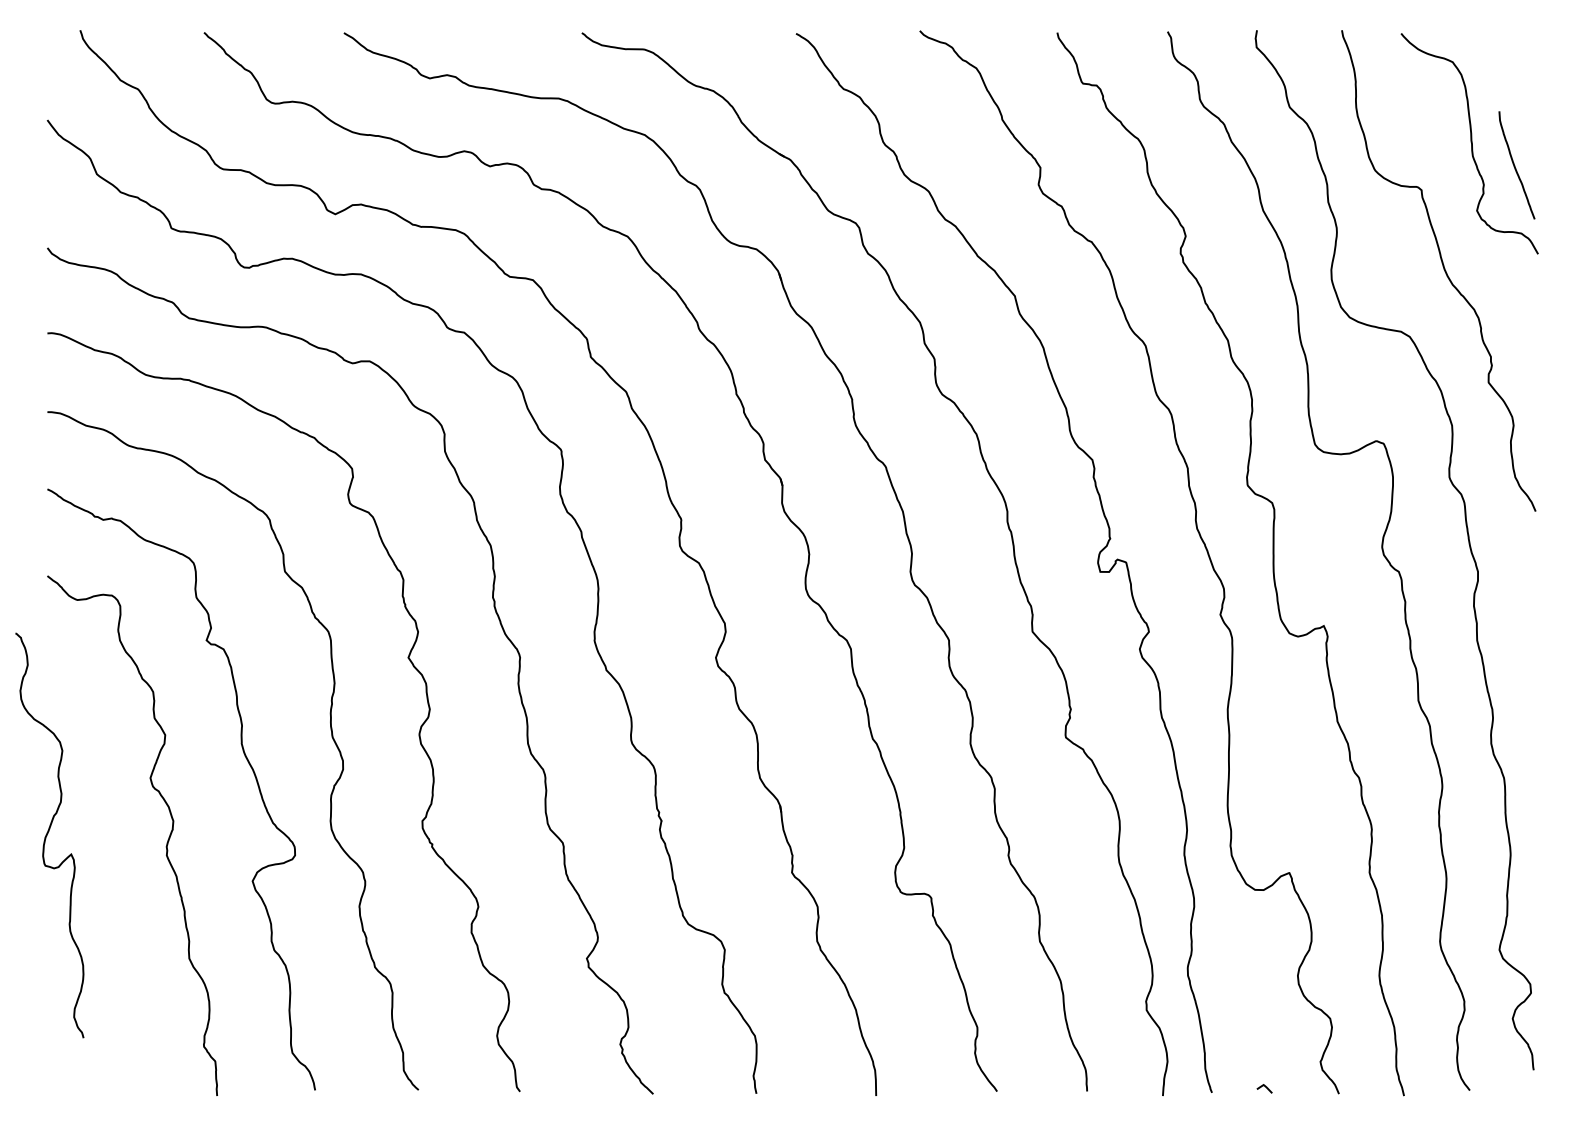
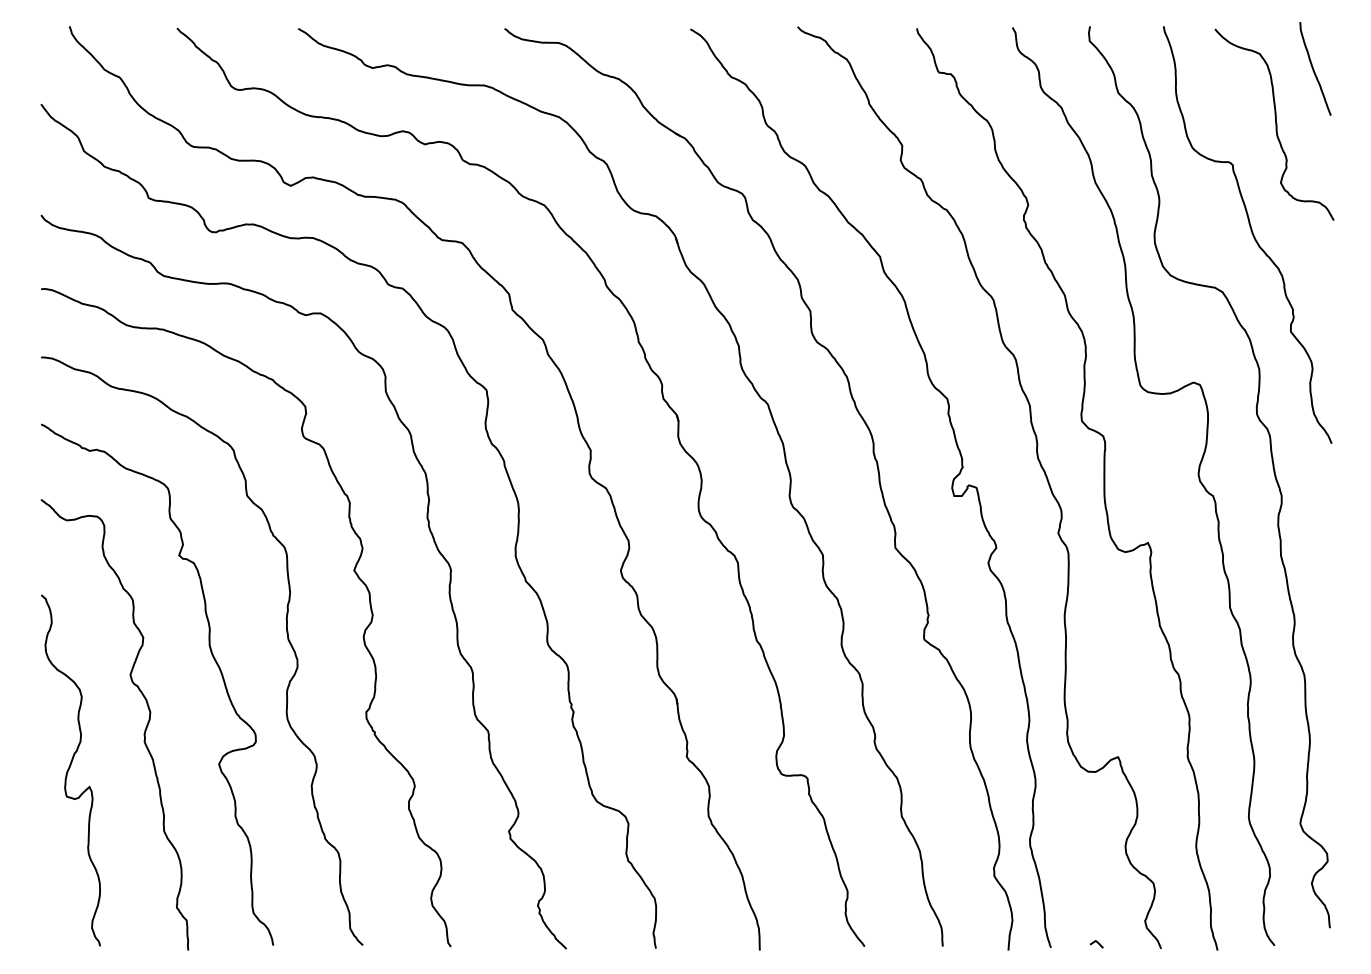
curve: (1515, 165) -> (1314, 69), moved
curve: (47, 835) -> (68, 770), moved

